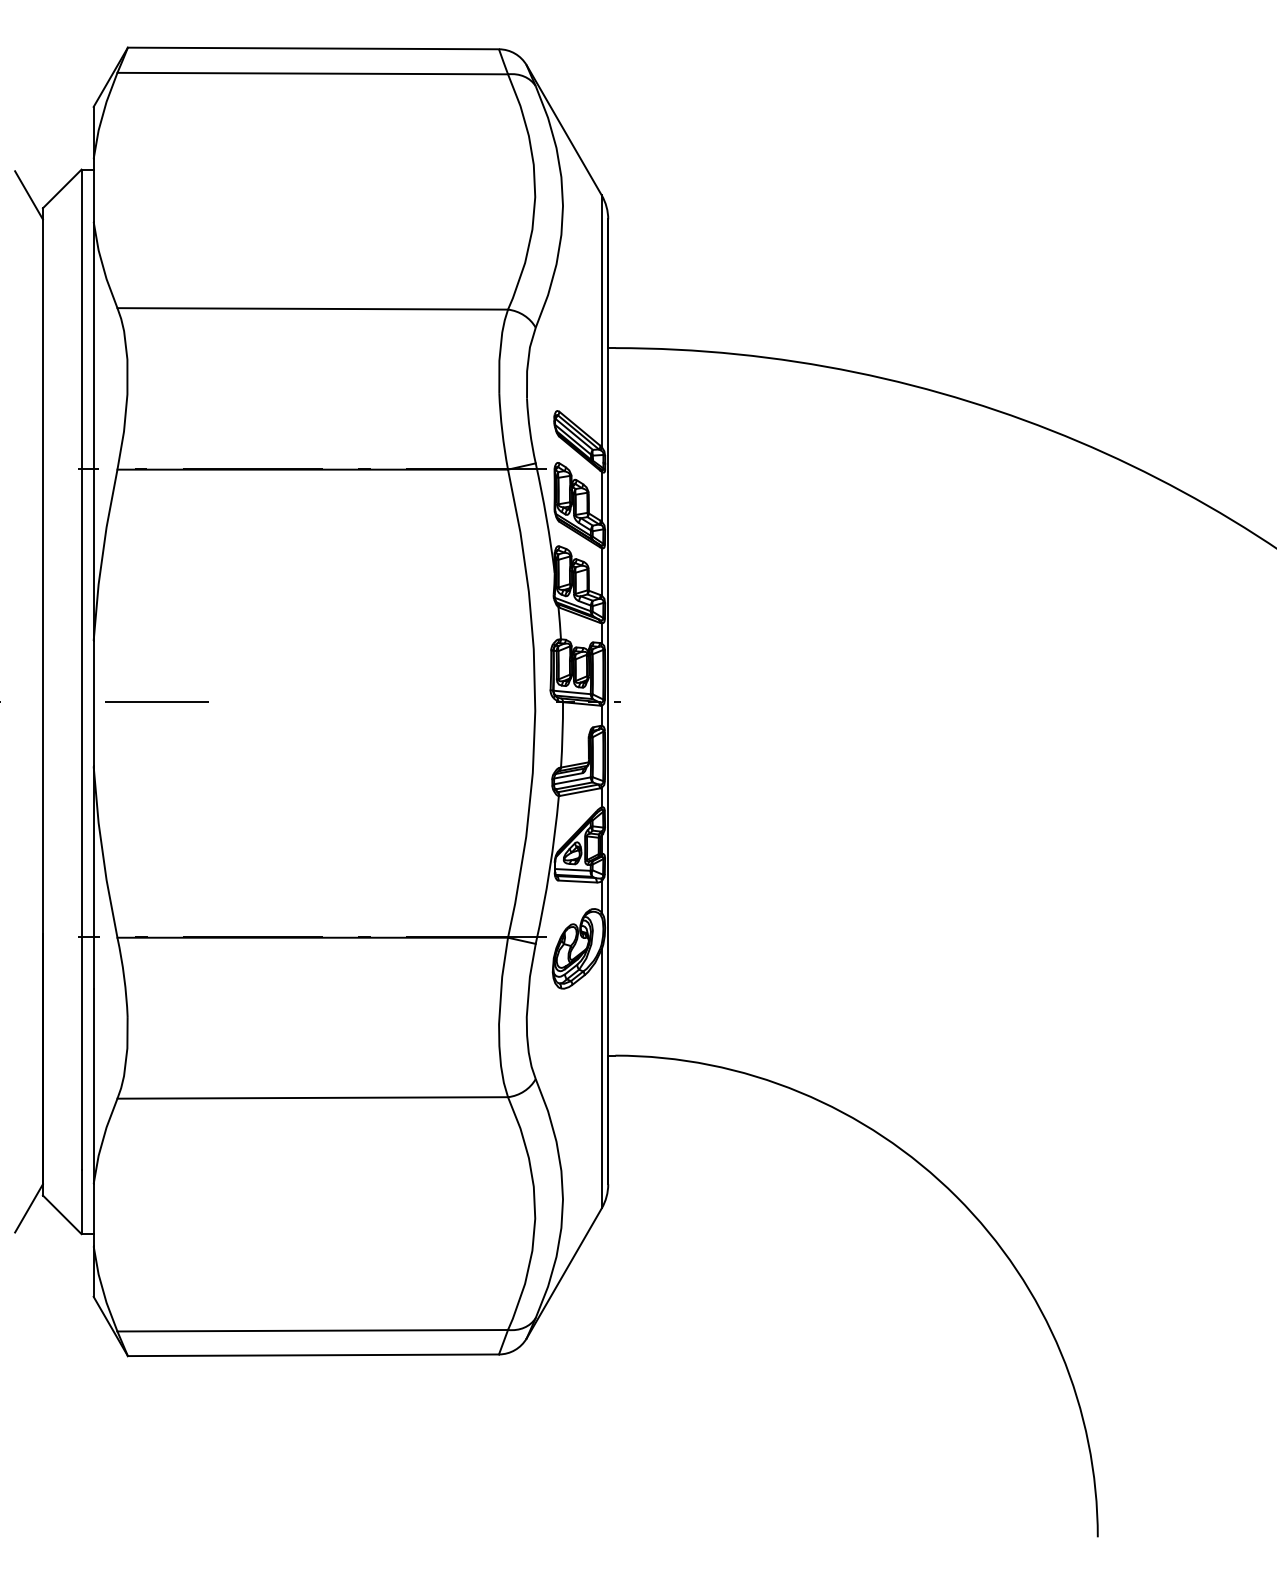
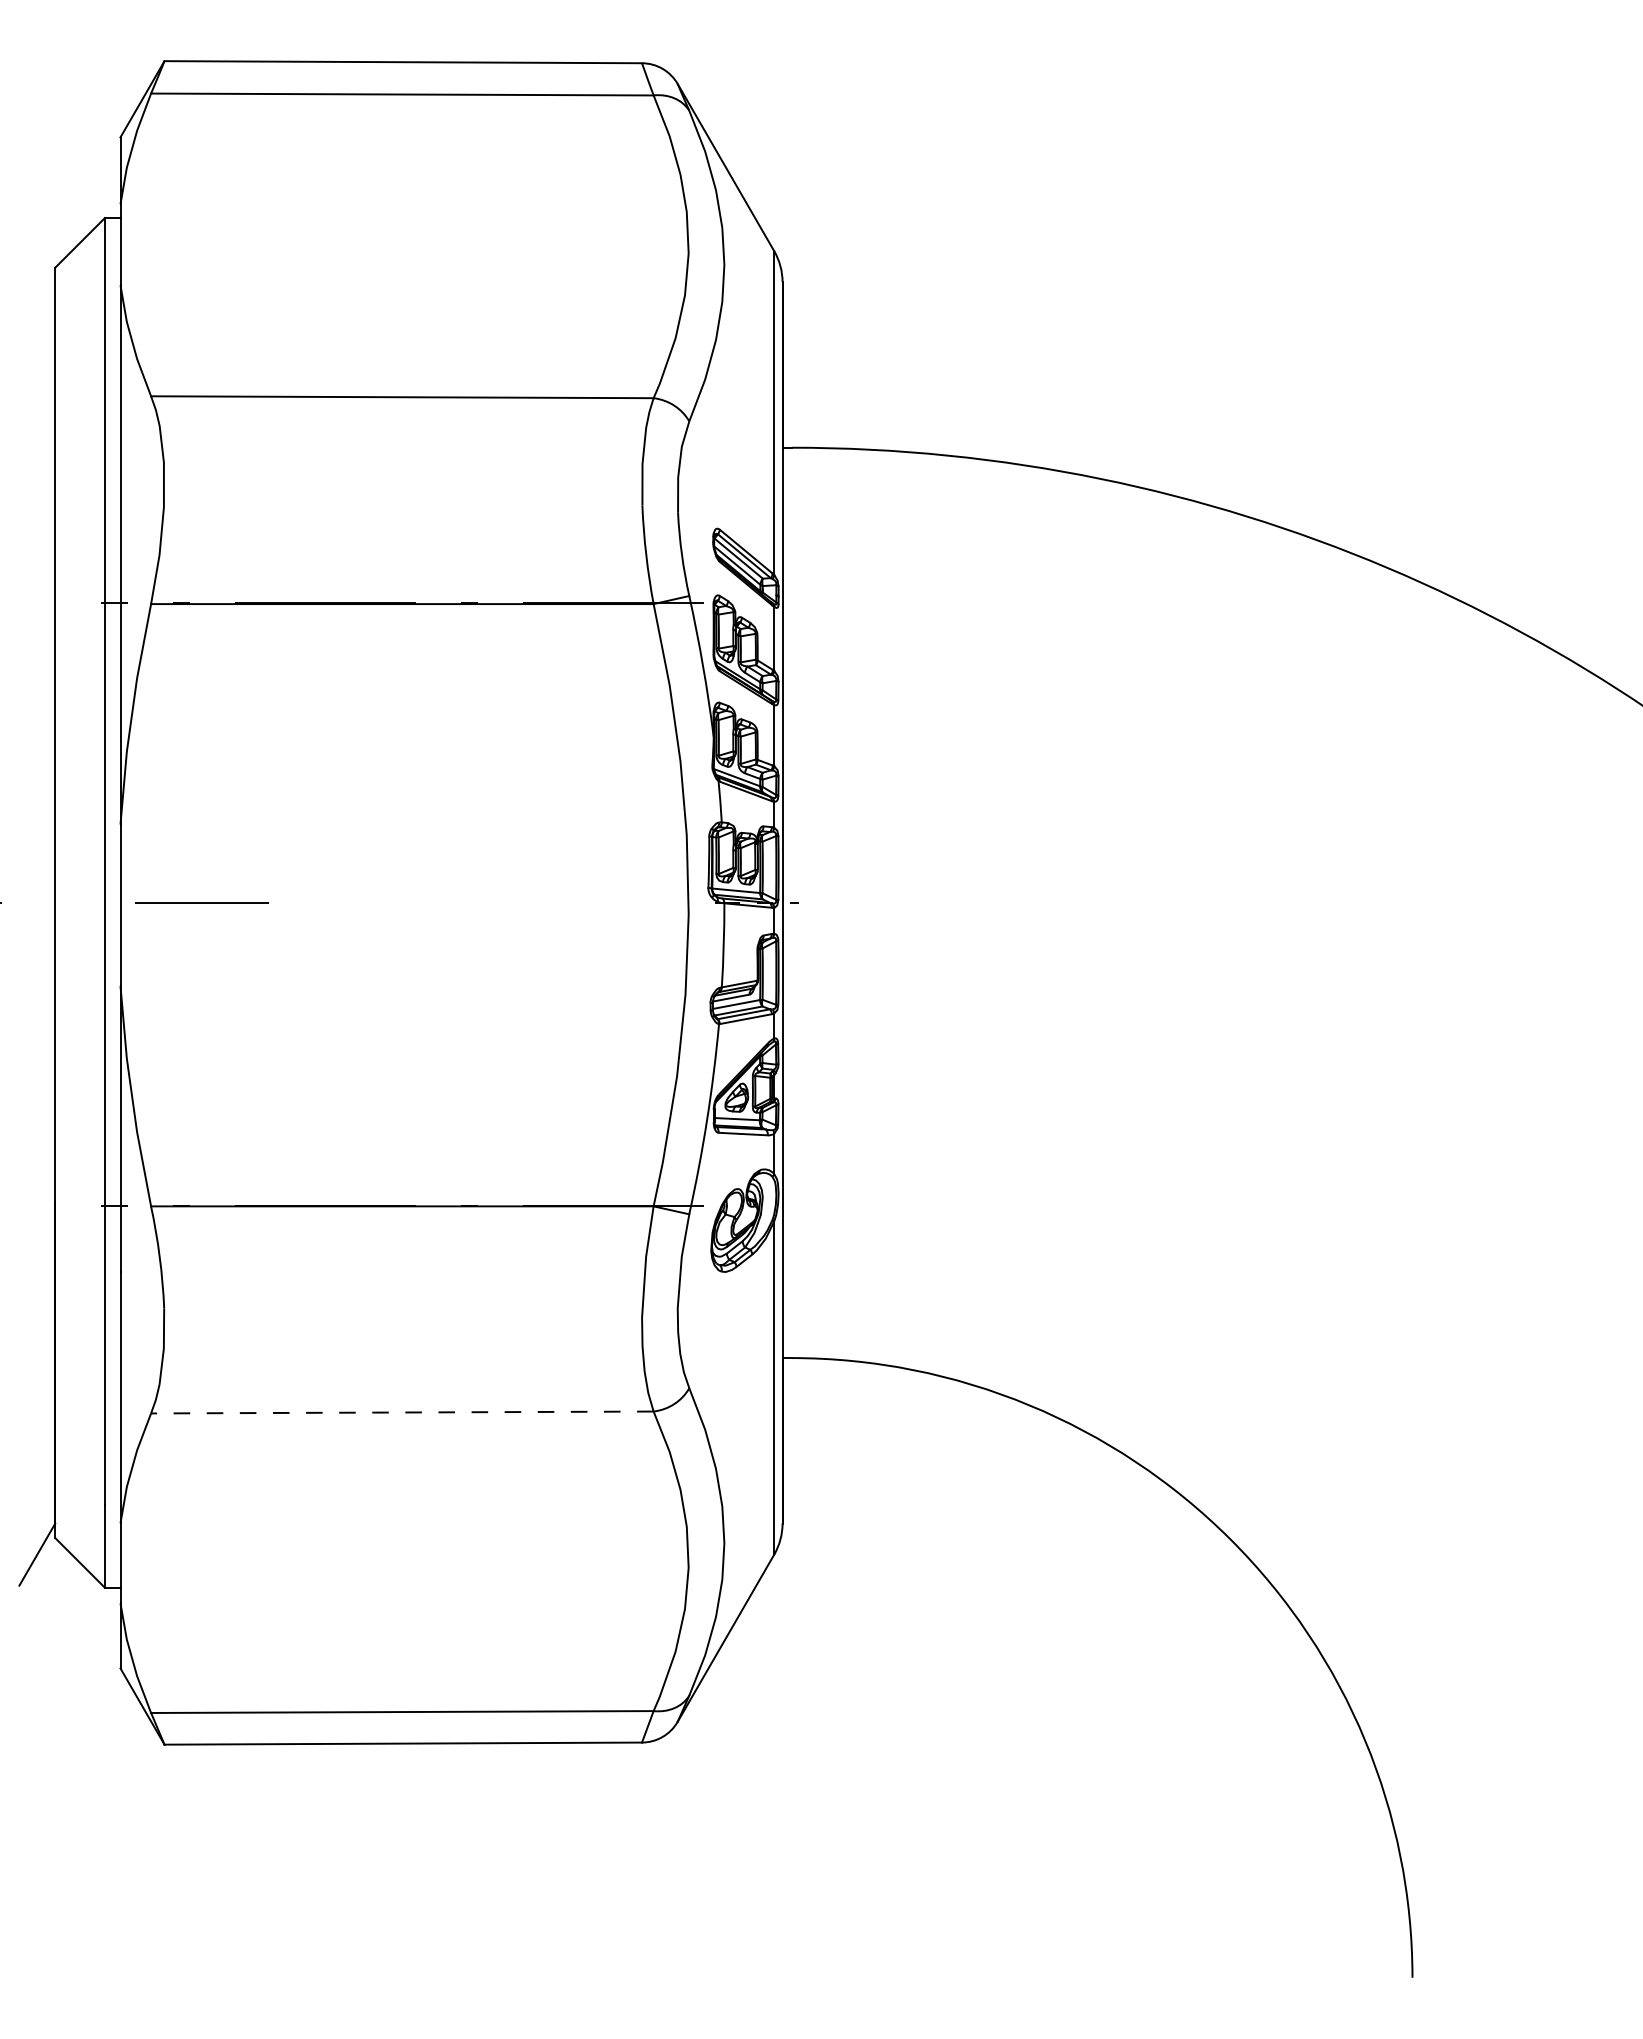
line: (29, 195) -> (37, 251), removed
line: (312, 1097) -> (401, 1412), solid -> dashed

